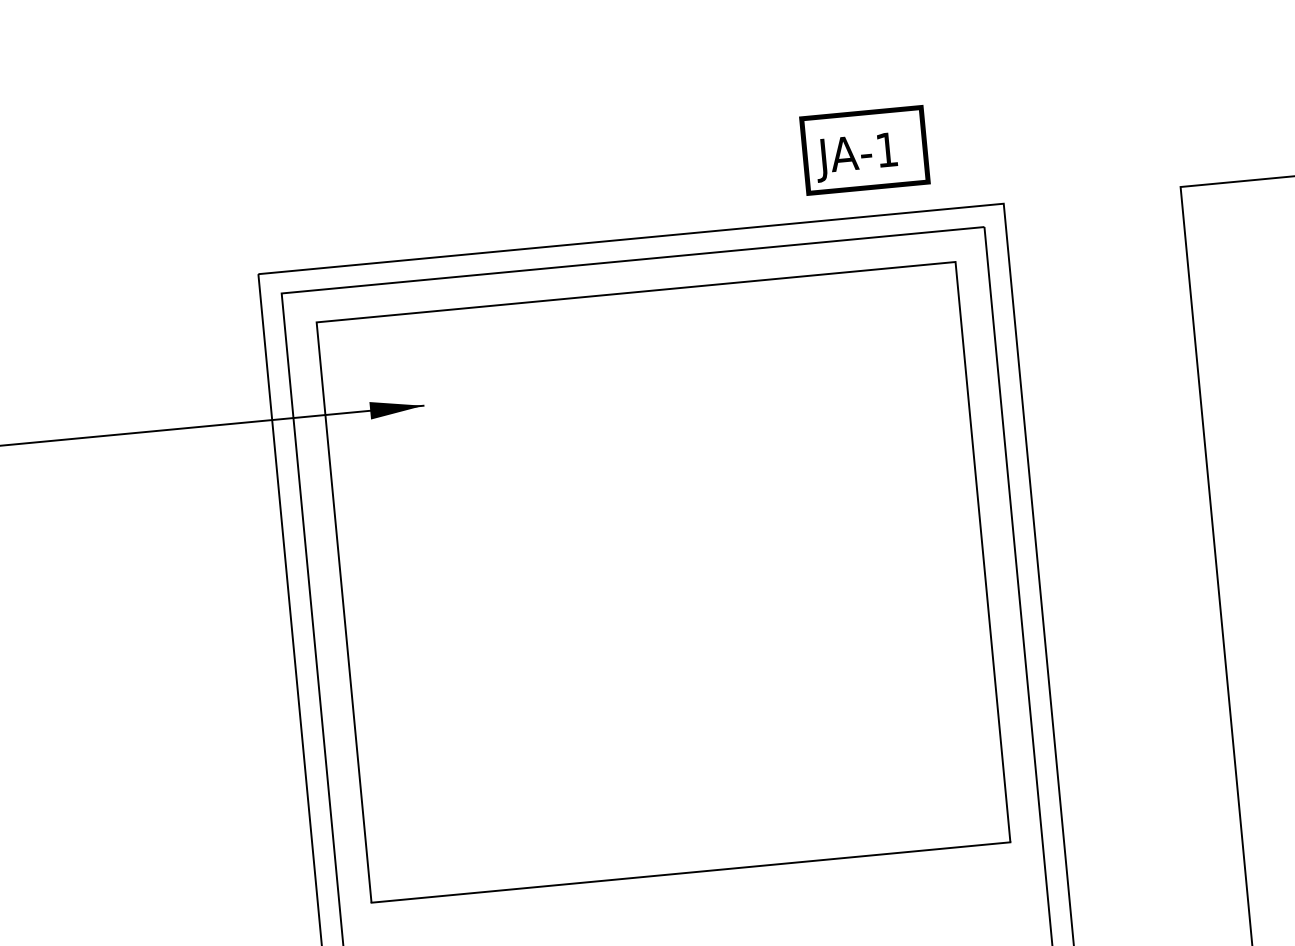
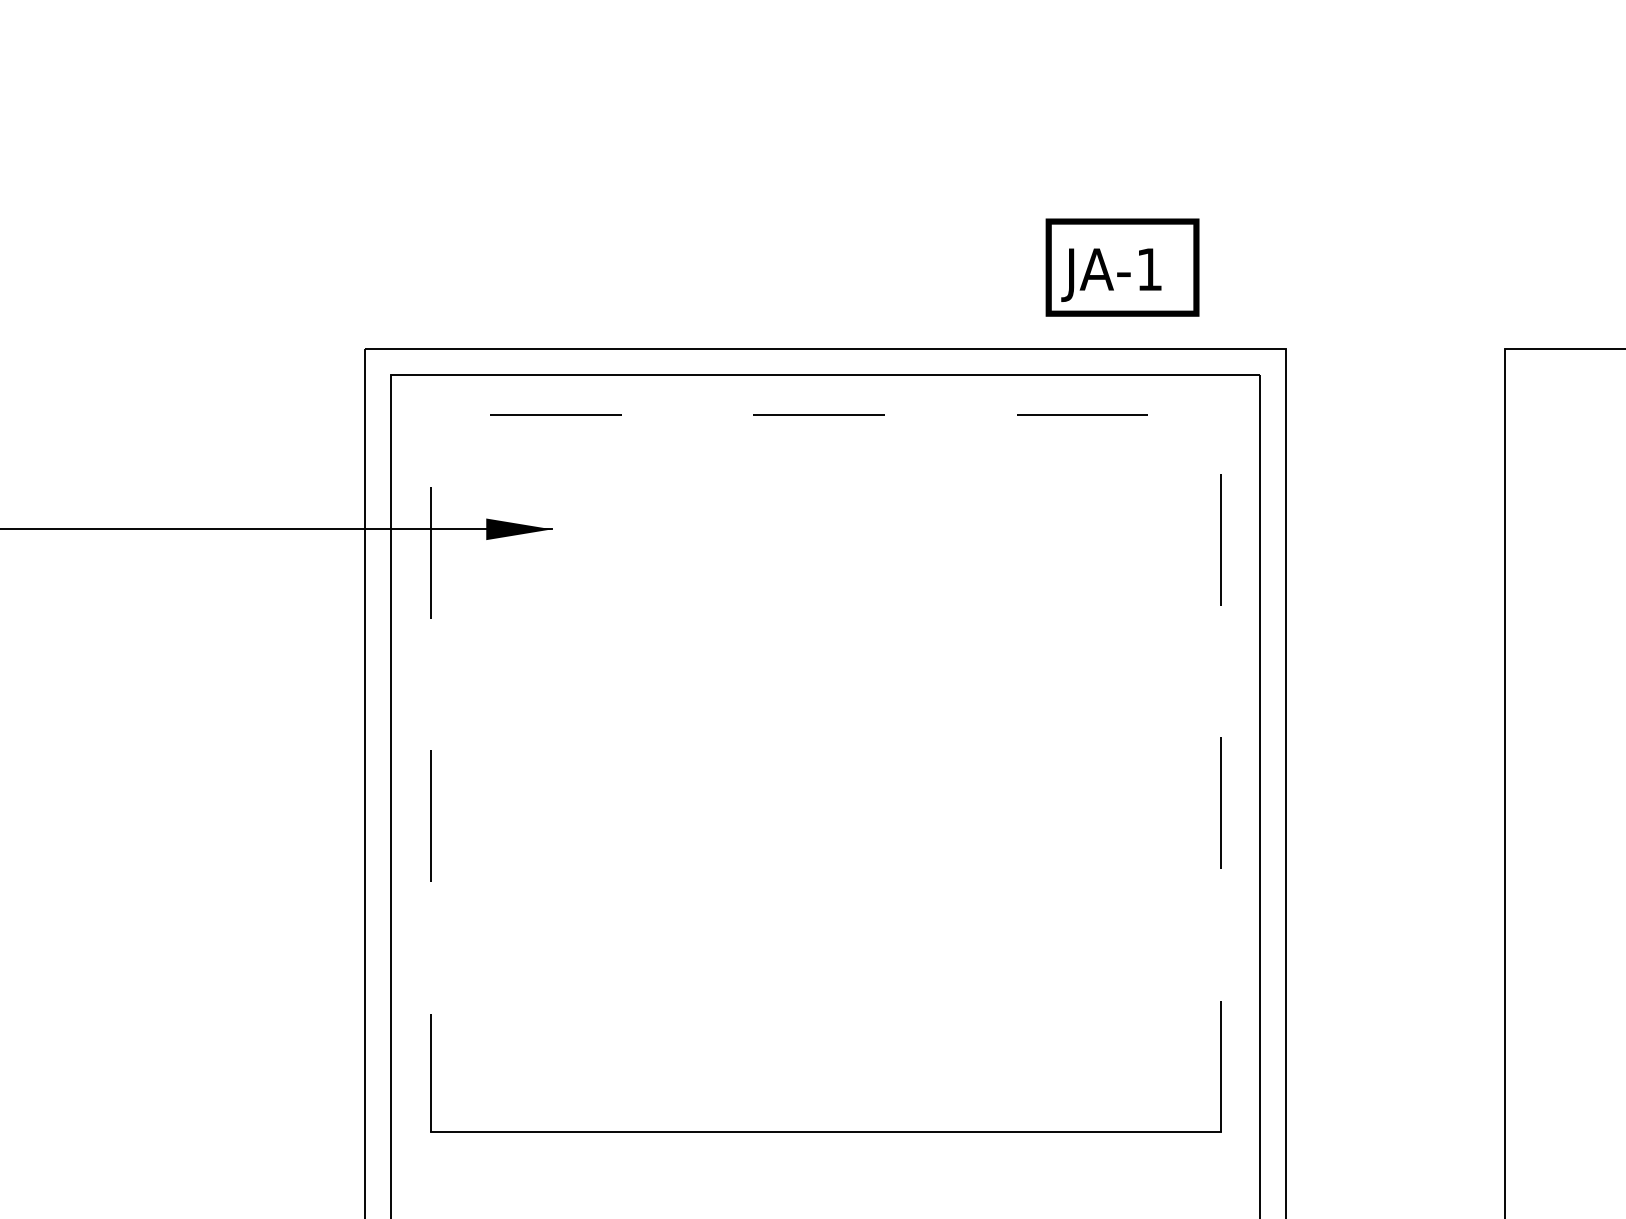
line: (635, 291) -> (825, 414), solid -> dashed

